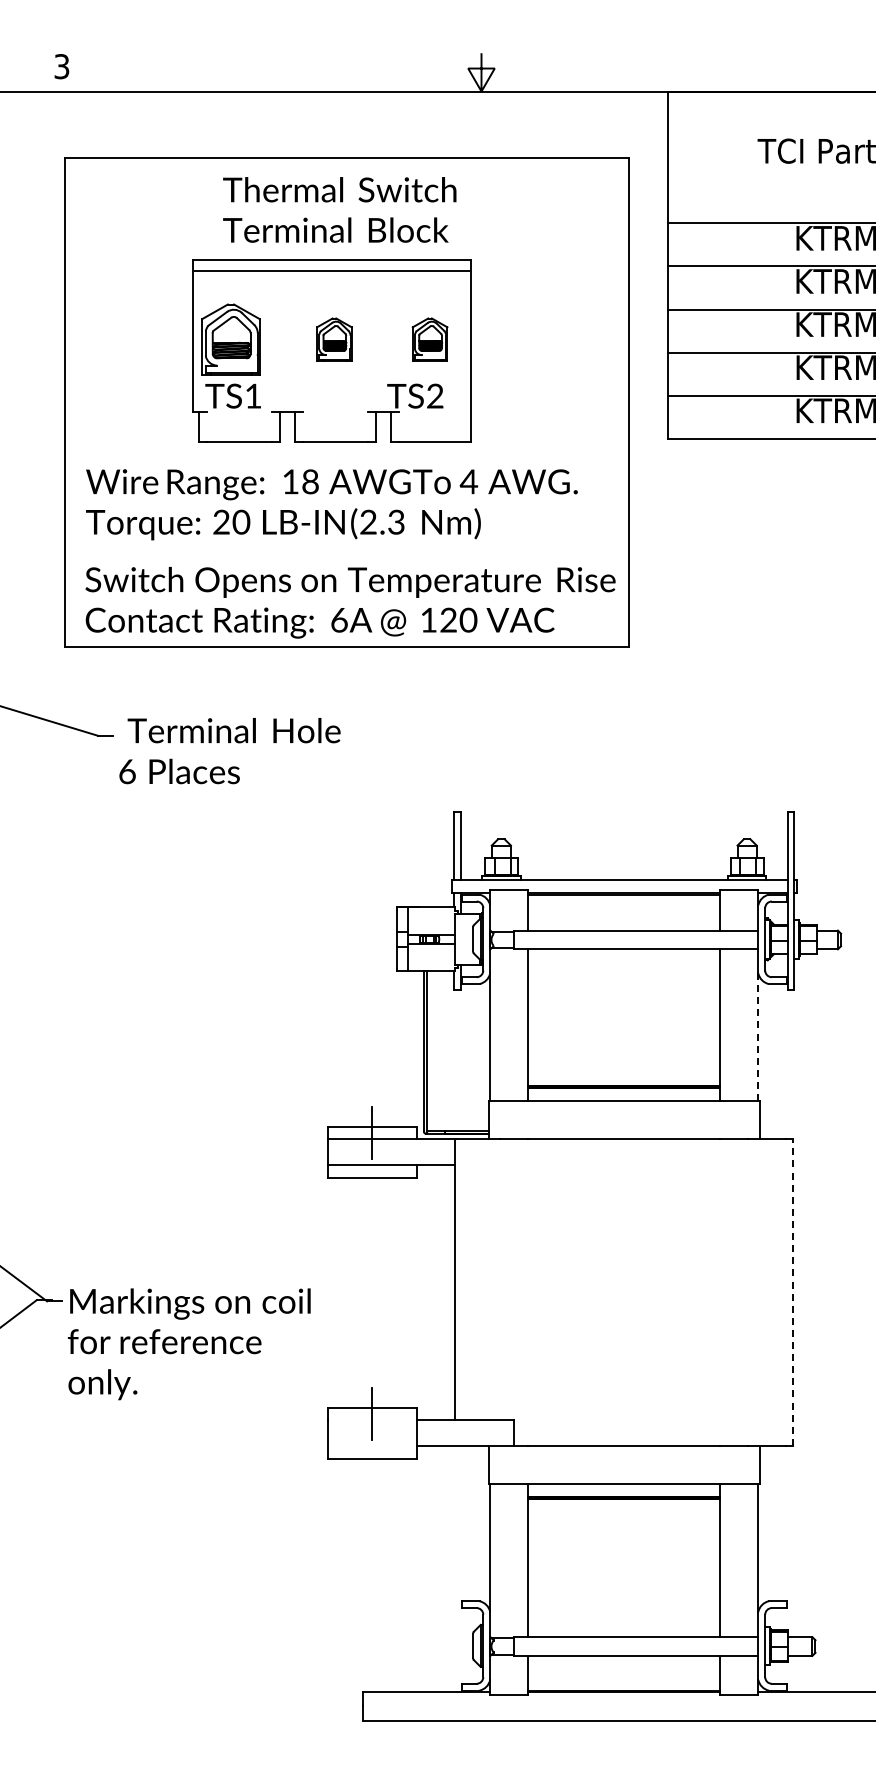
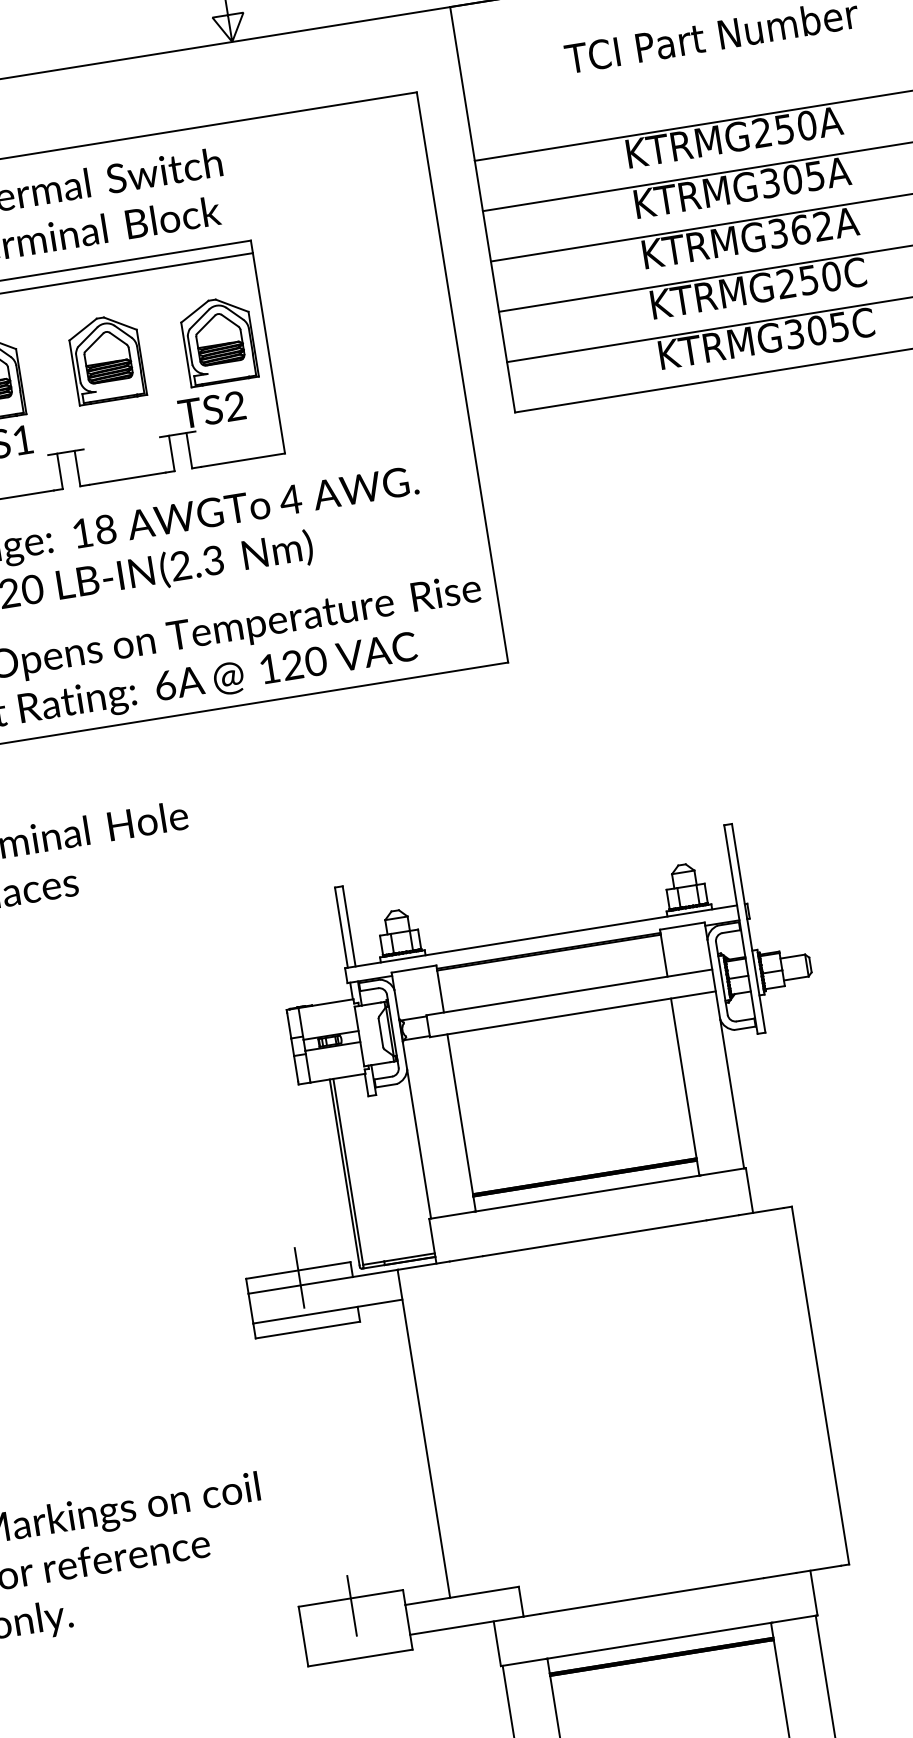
part: (334, 339) -> (107, 358), size x1.67
part: (429, 339) -> (217, 341), size x1.67
line: (758, 1037) -> (732, 1094), dashed -> solid
line: (793, 1292) -> (820, 1385), dashed -> solid

